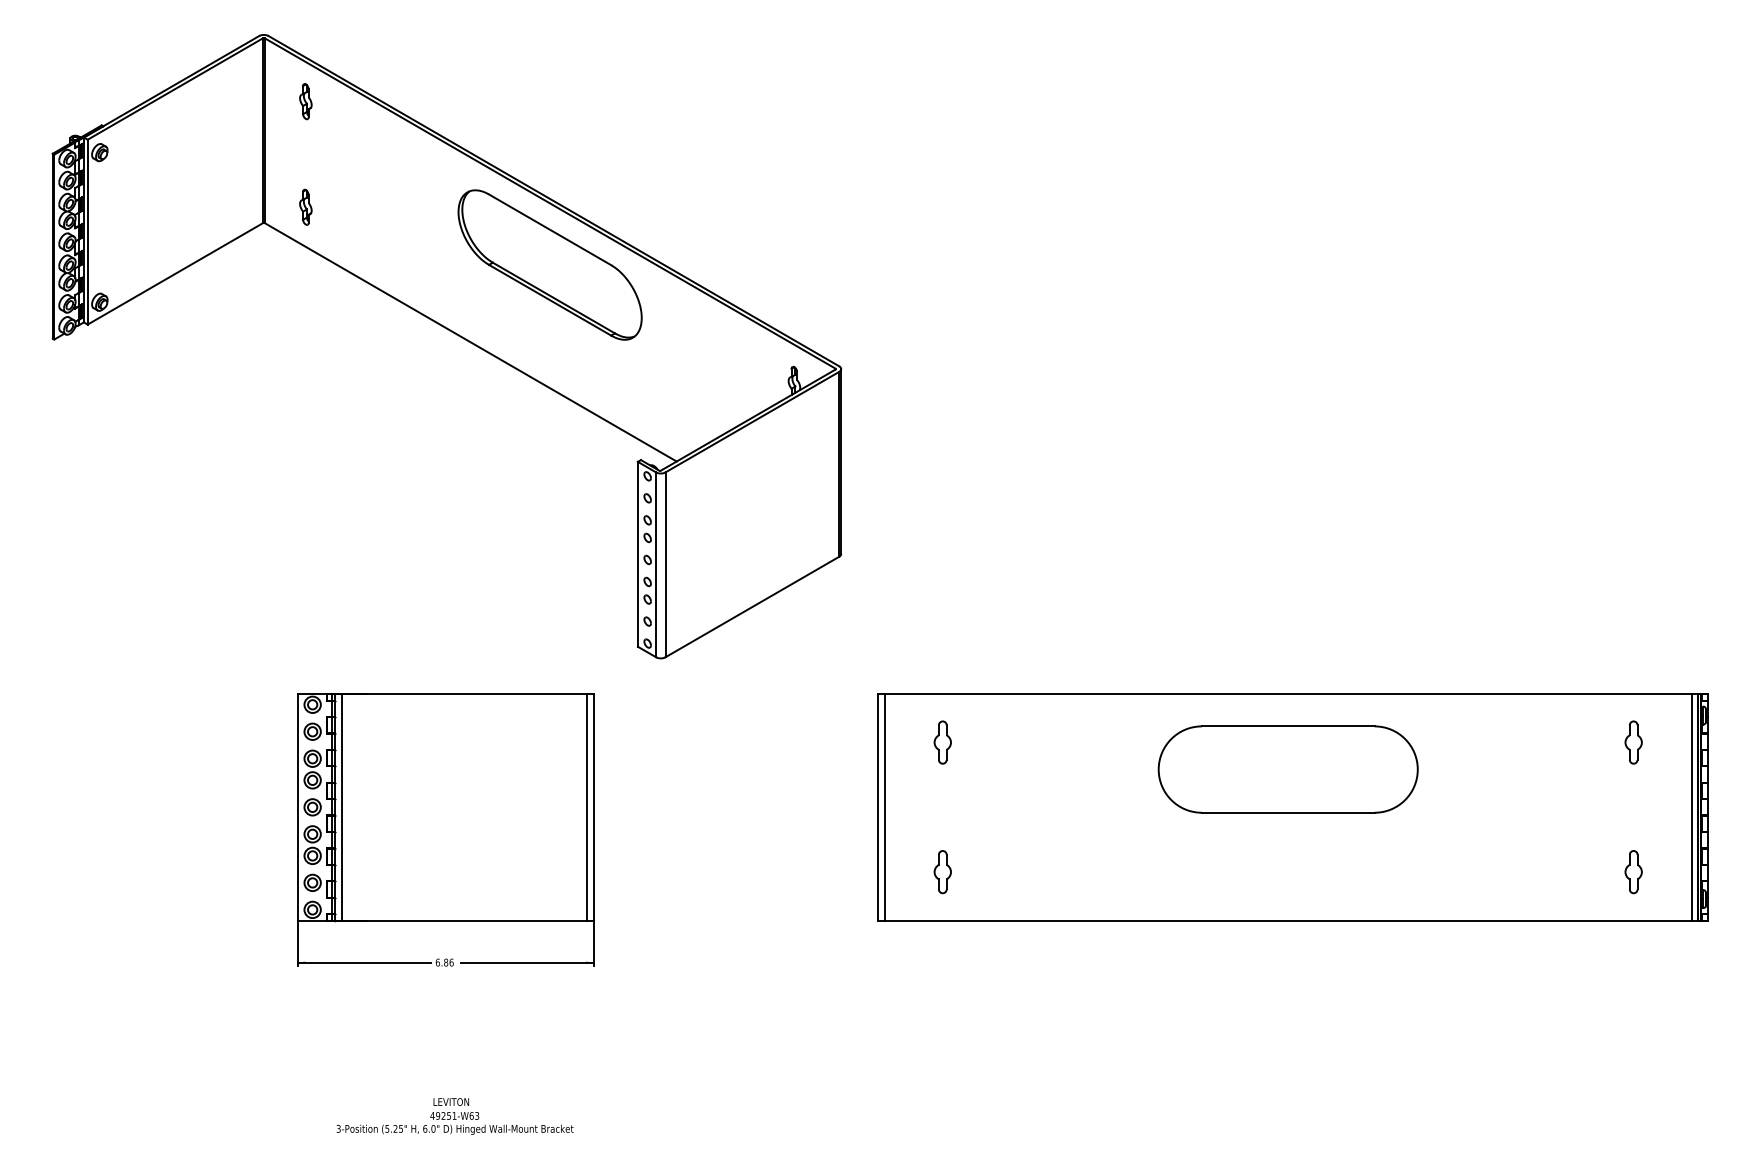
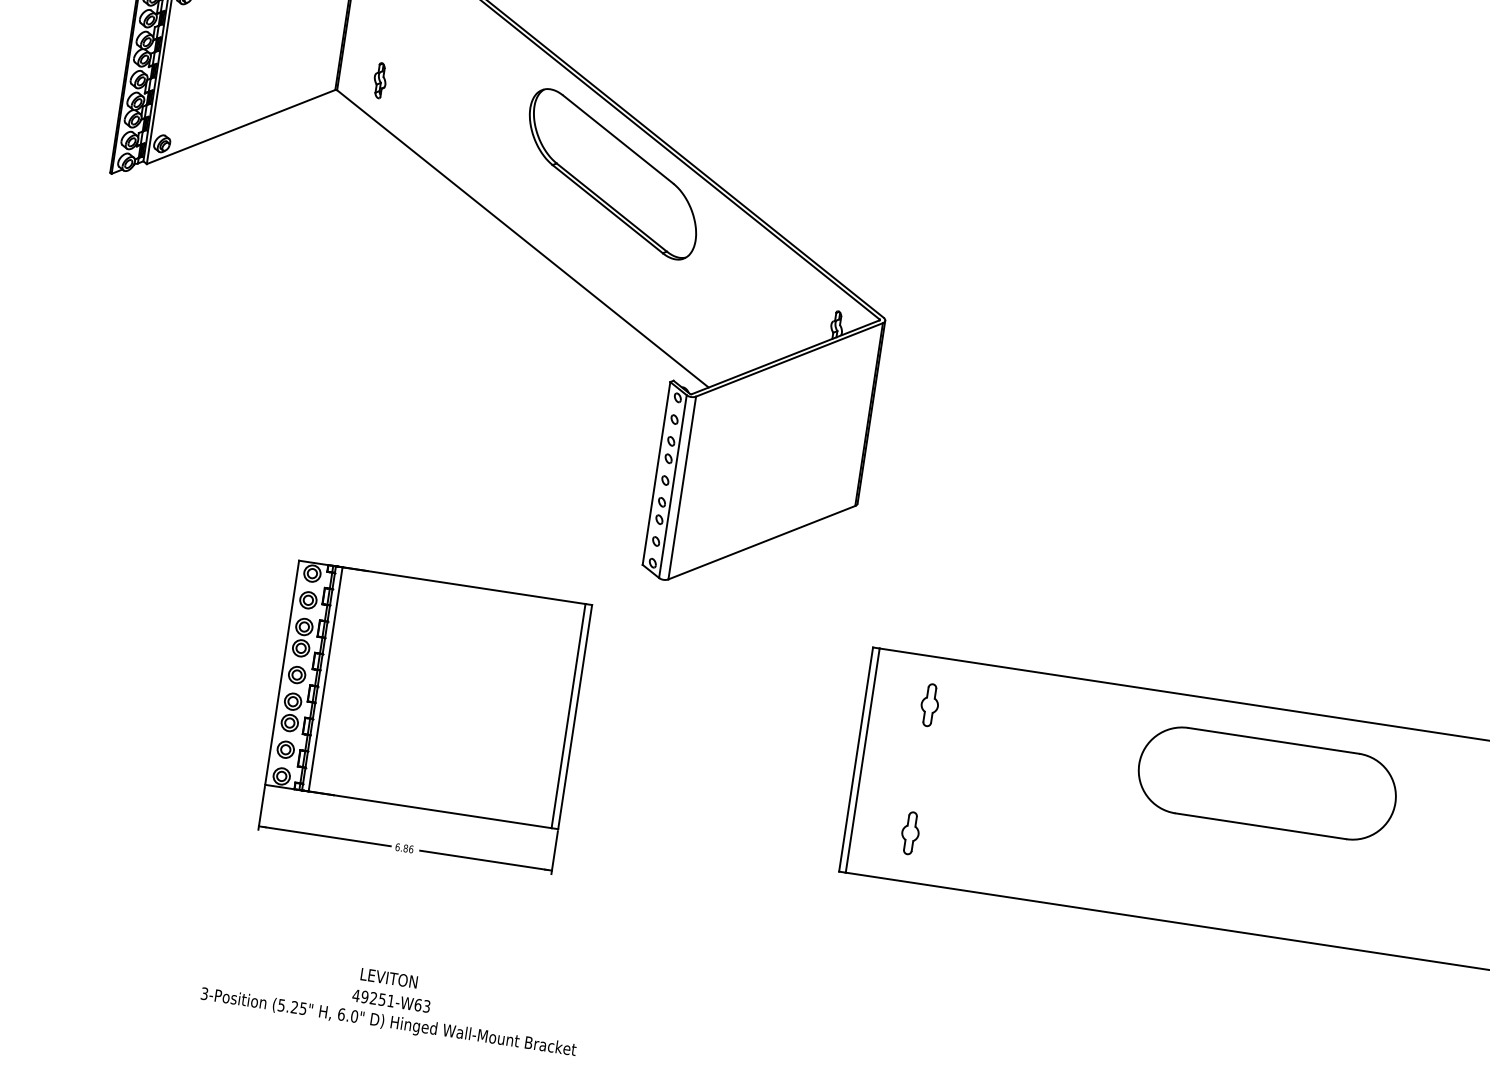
part: (454, 1116) -> (391, 1001), size x1.6

